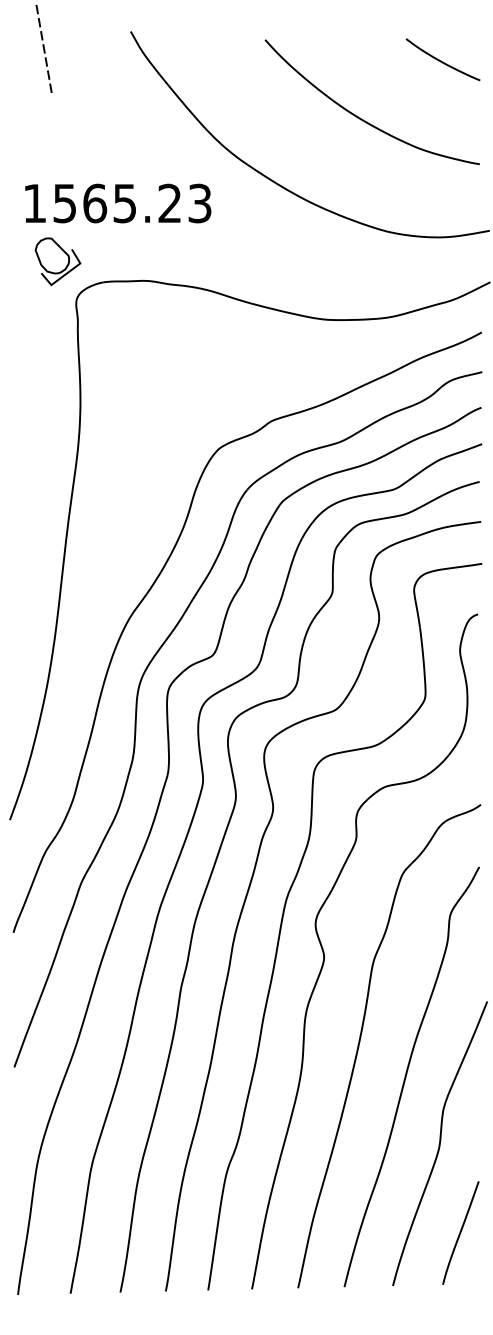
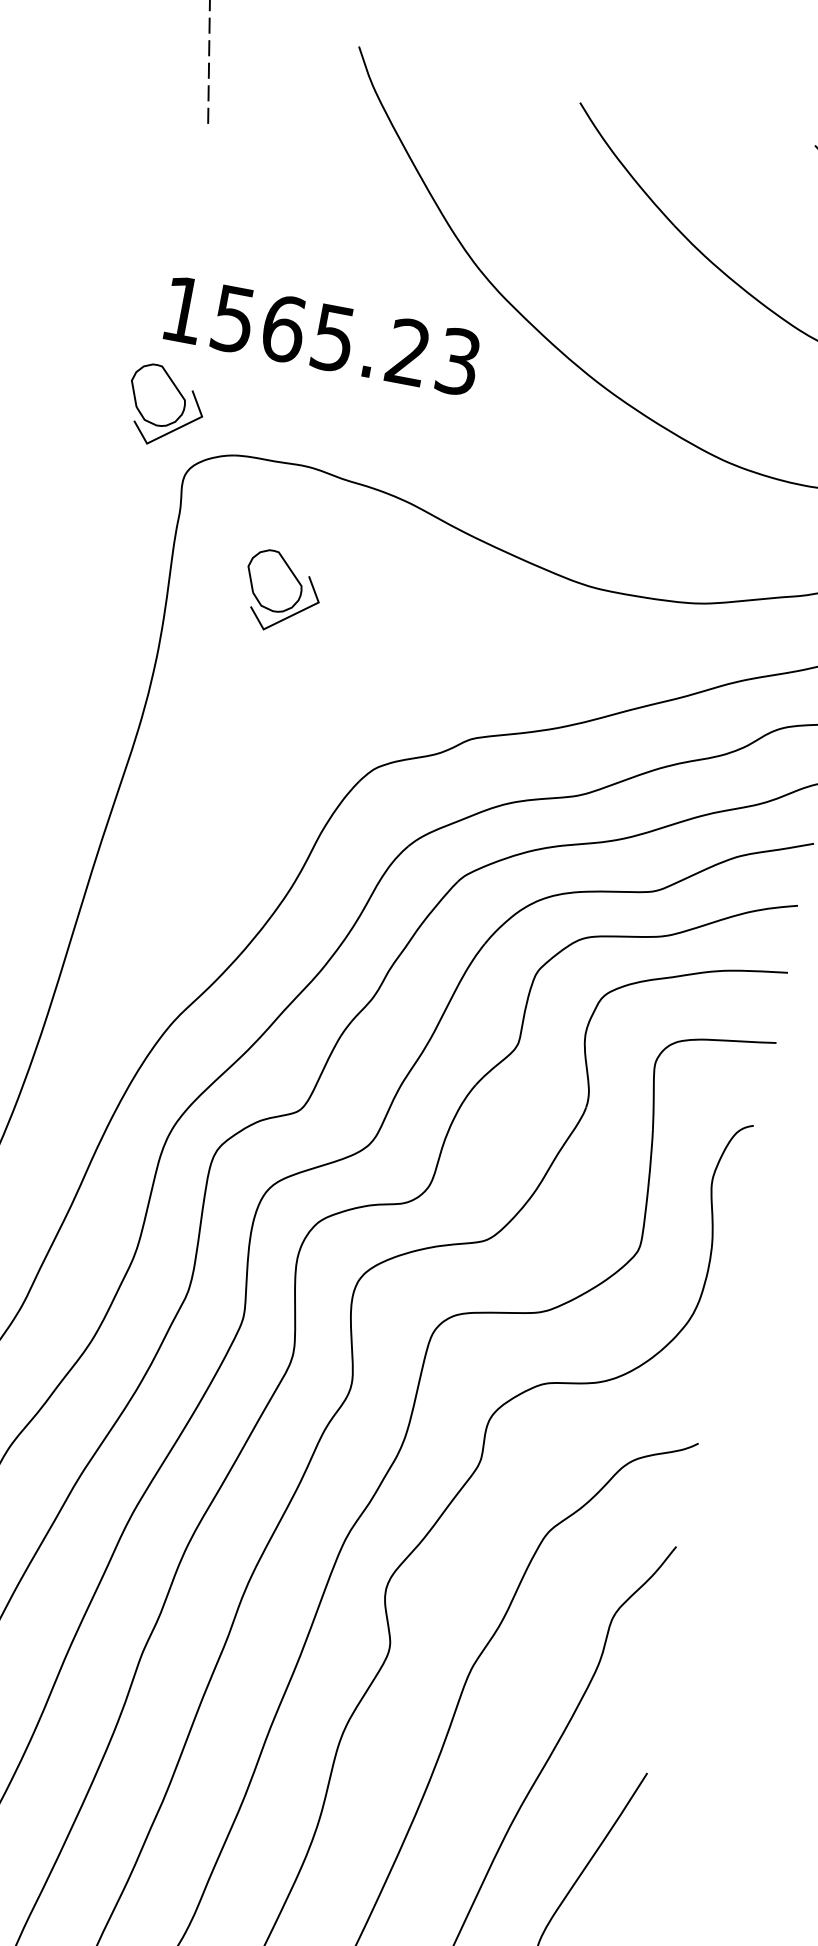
text: (118, 203) -> (322, 336), moved
part: (145, 356) -> (281, 592), added

